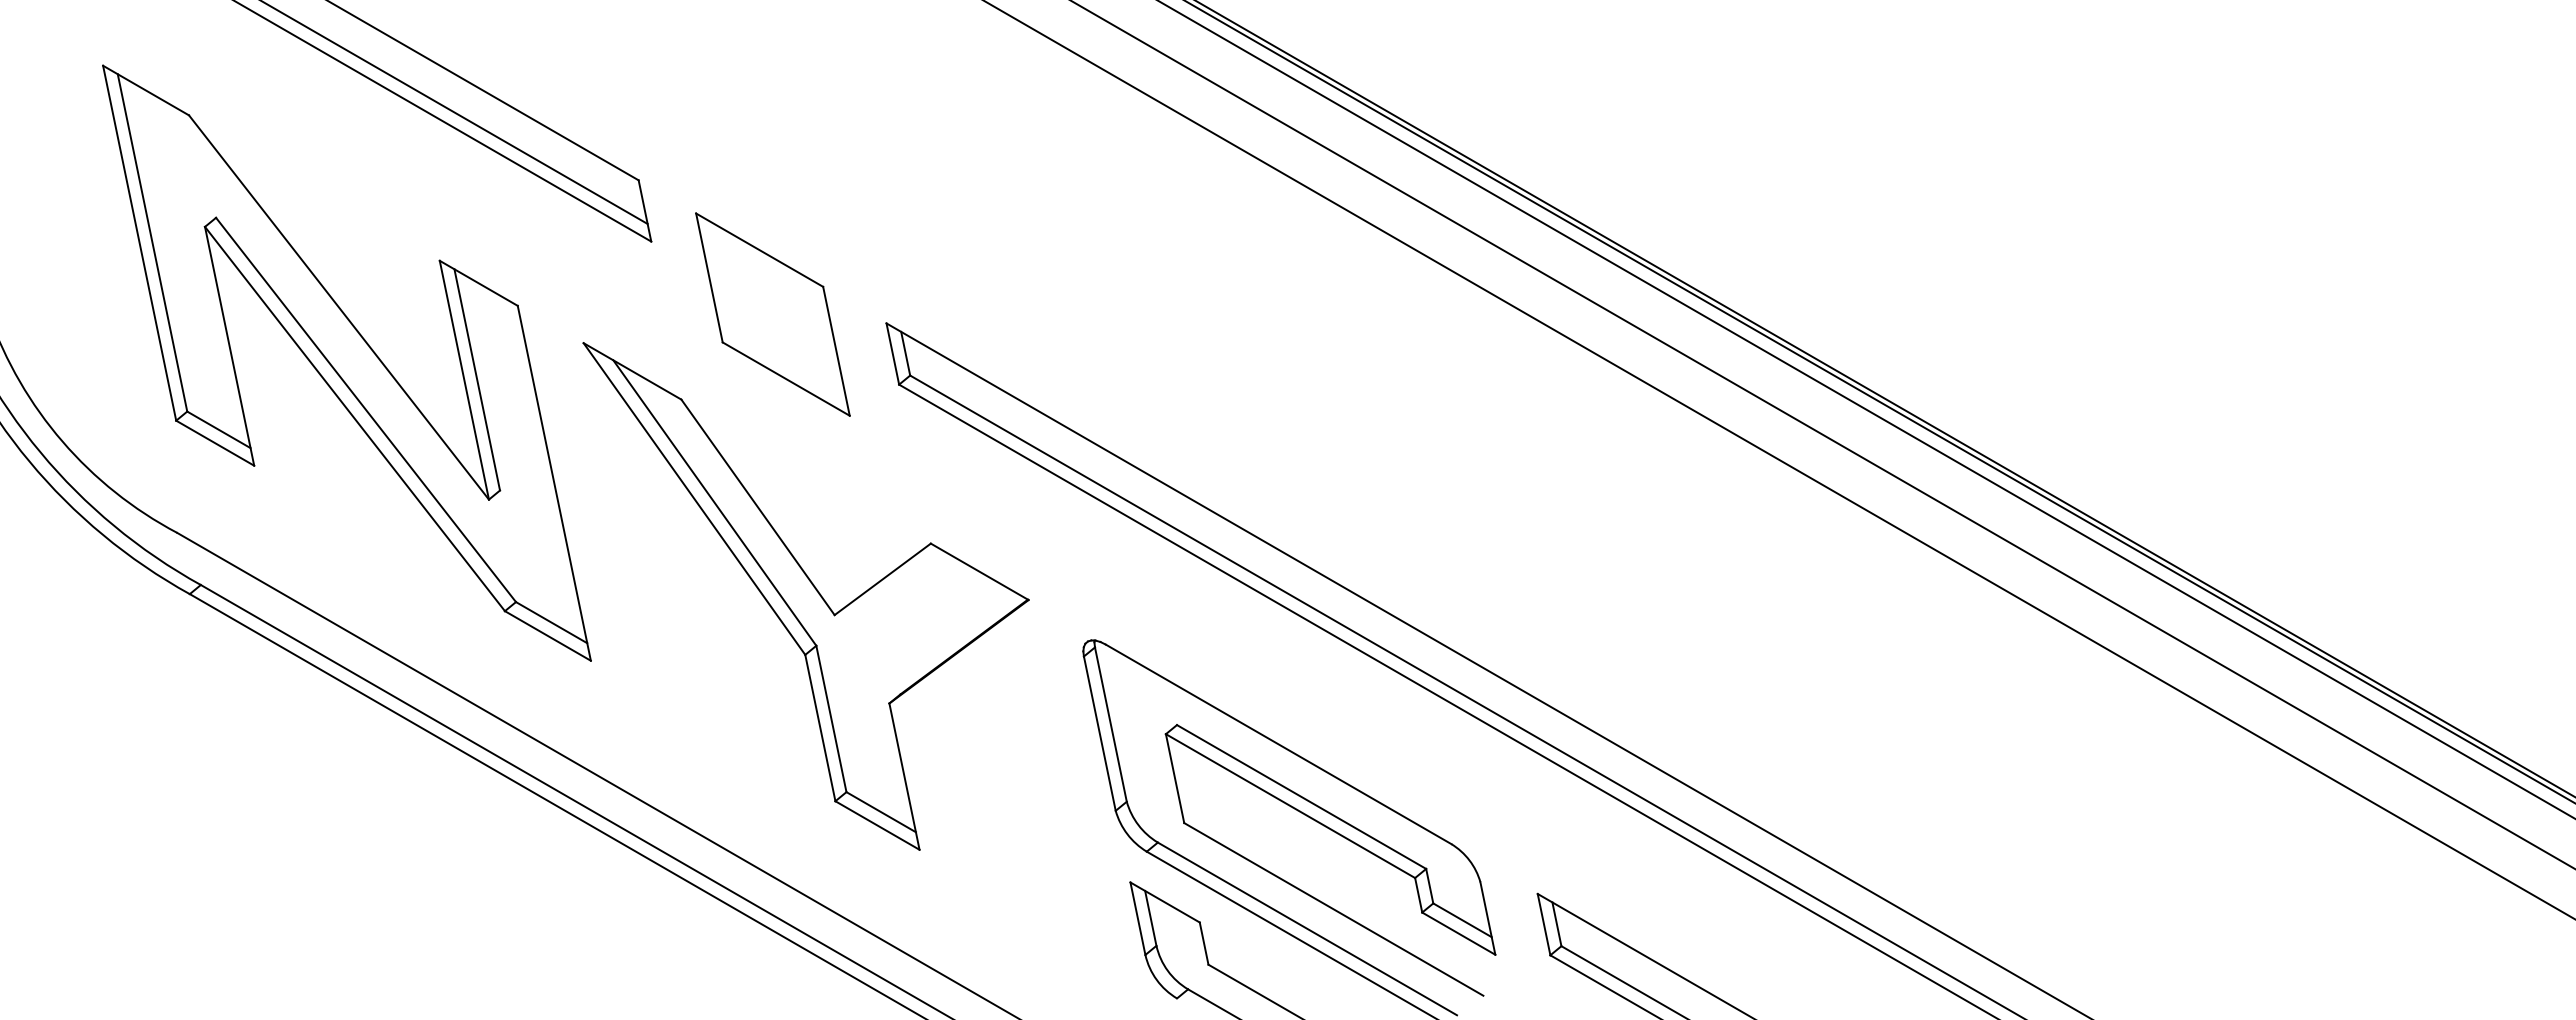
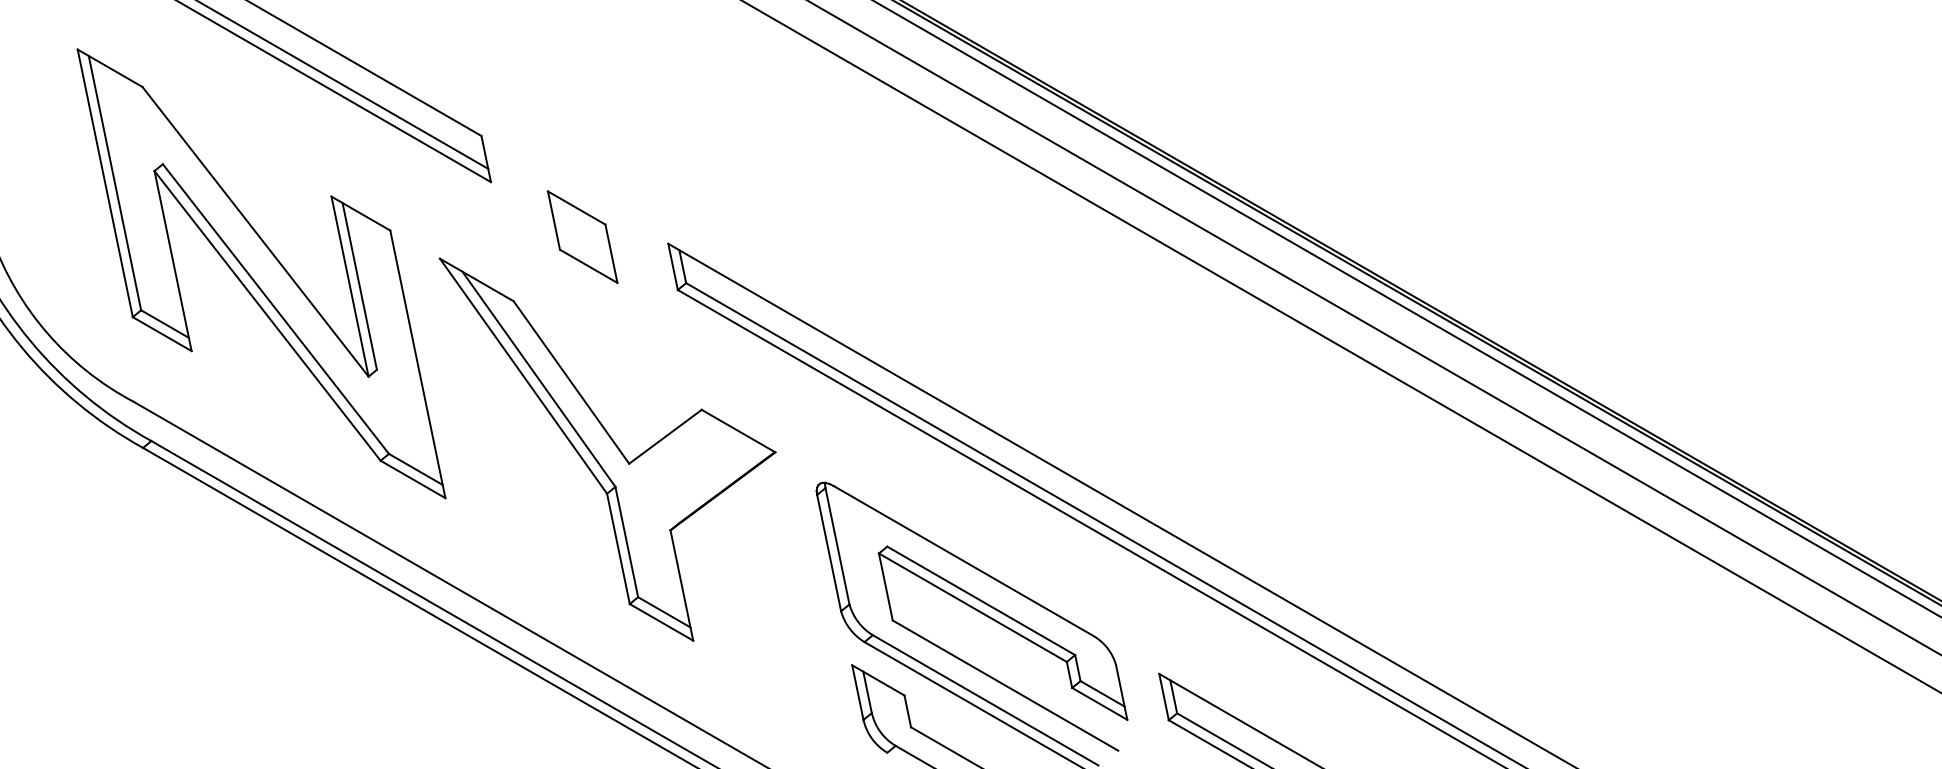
part: (772, 314) -> (582, 237), size x0.6

